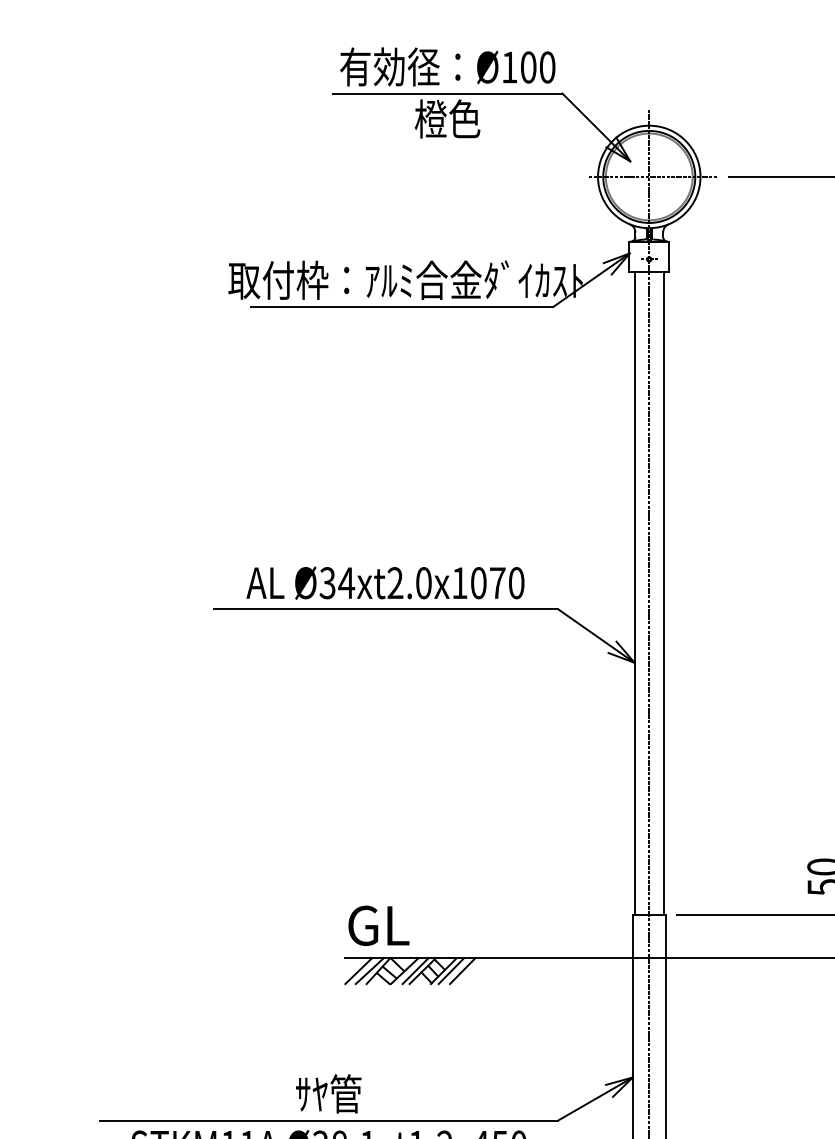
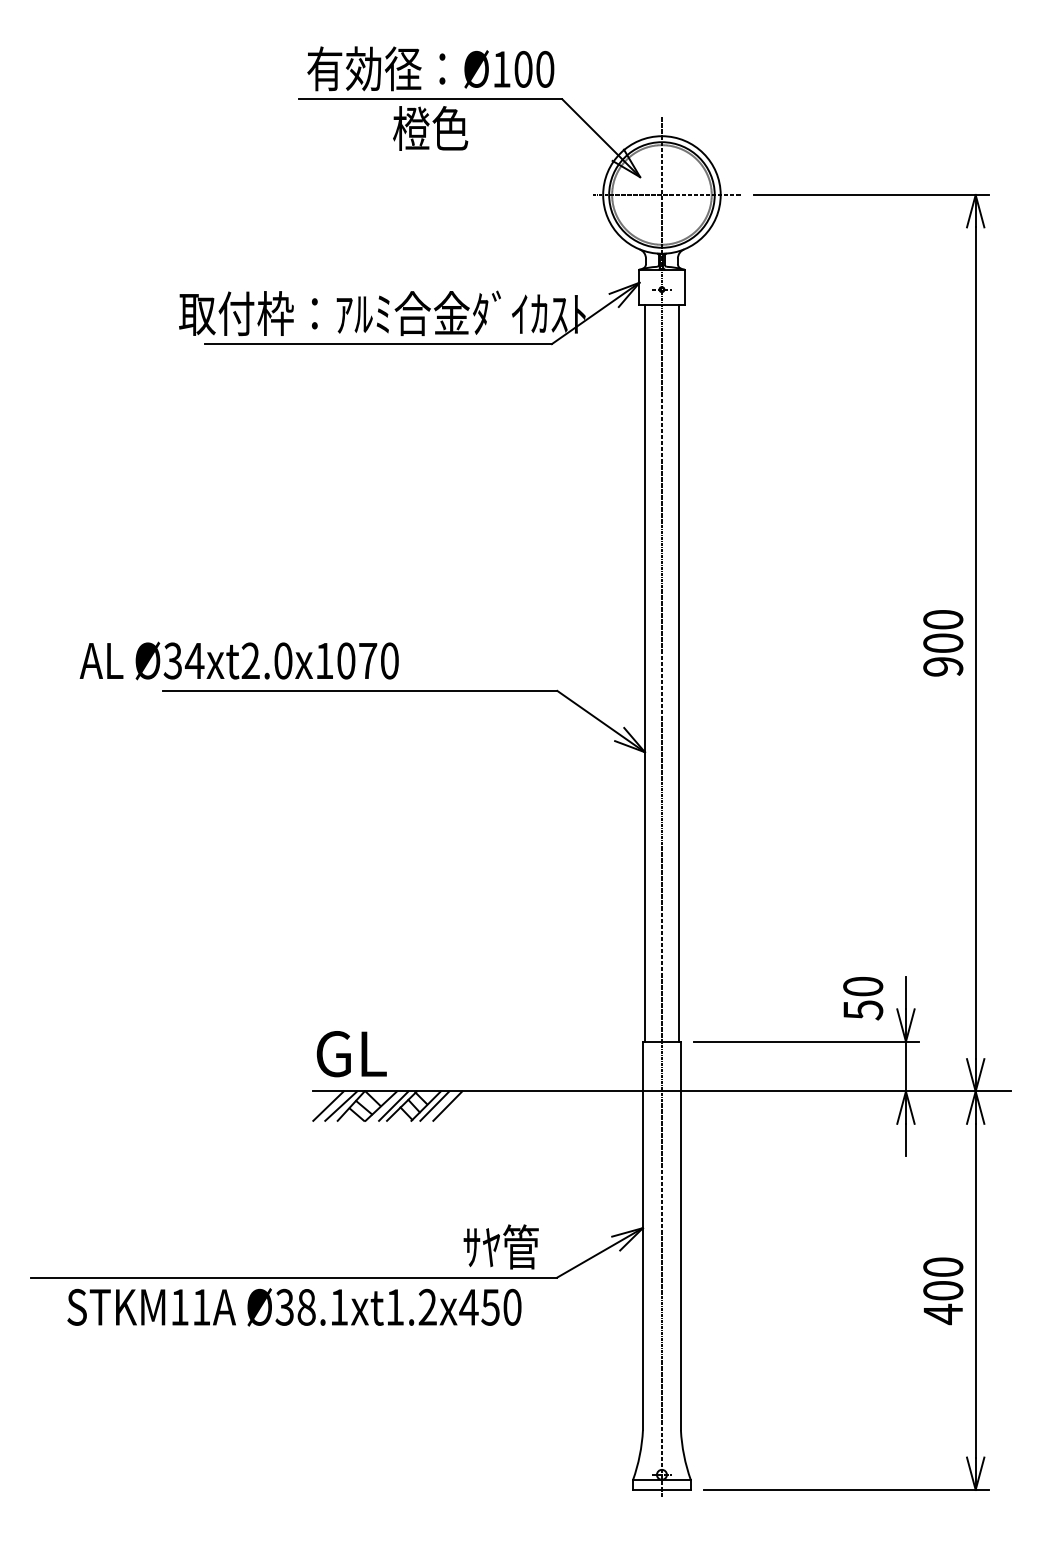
text: (384, 582) -> (238, 660), moved
text: (328, 1093) -> (500, 1246), moved

